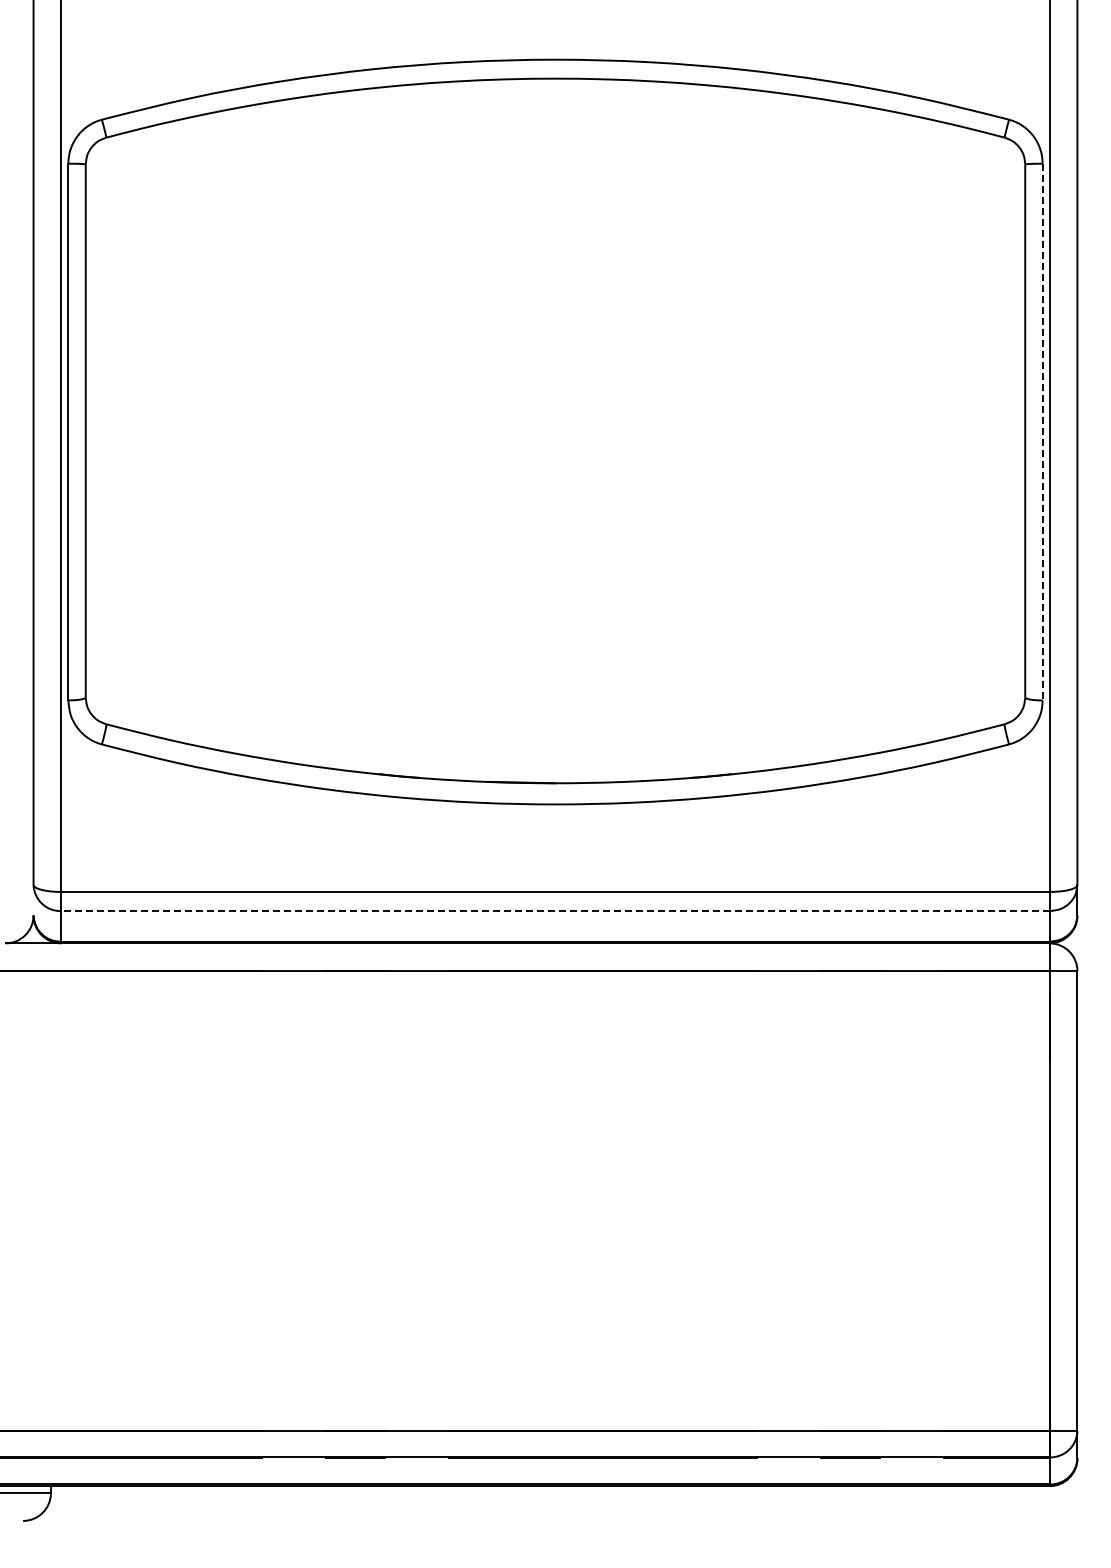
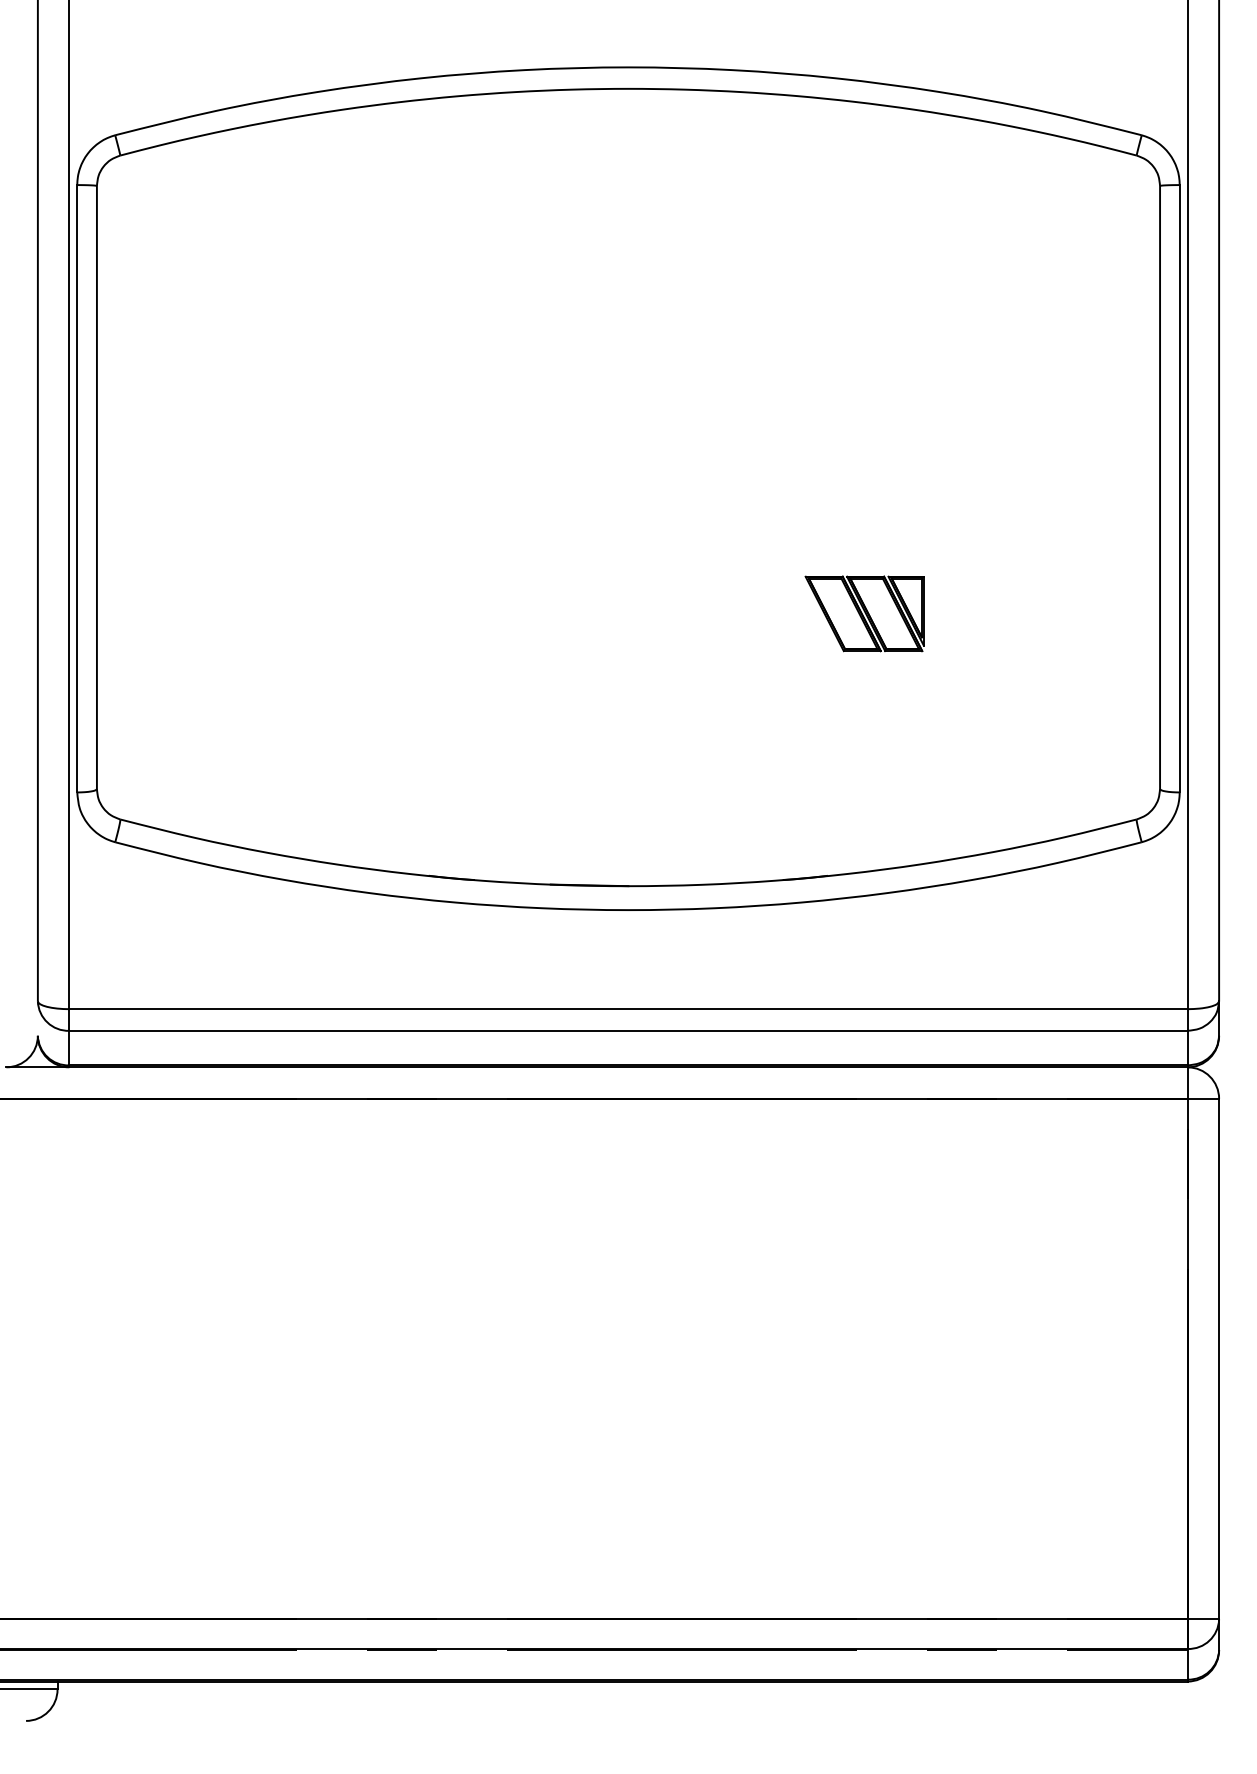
line: (1042, 432) -> (1179, 489), dashed -> solid
part: (764, 542) -> (865, 613), added
line: (555, 911) -> (628, 1031), dashed -> solid

